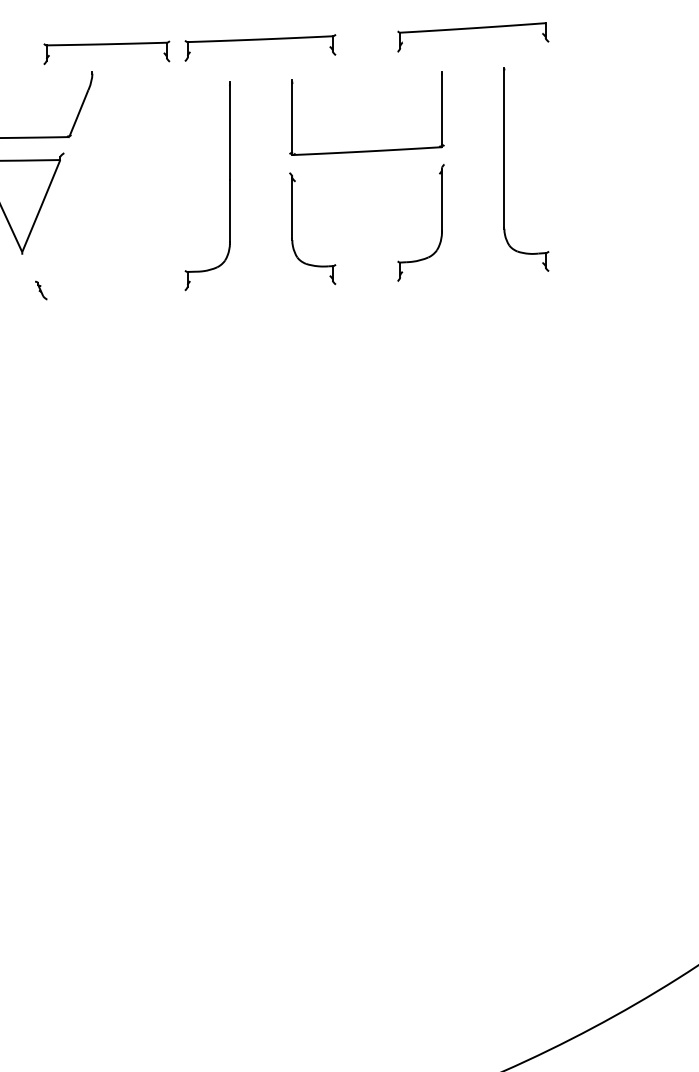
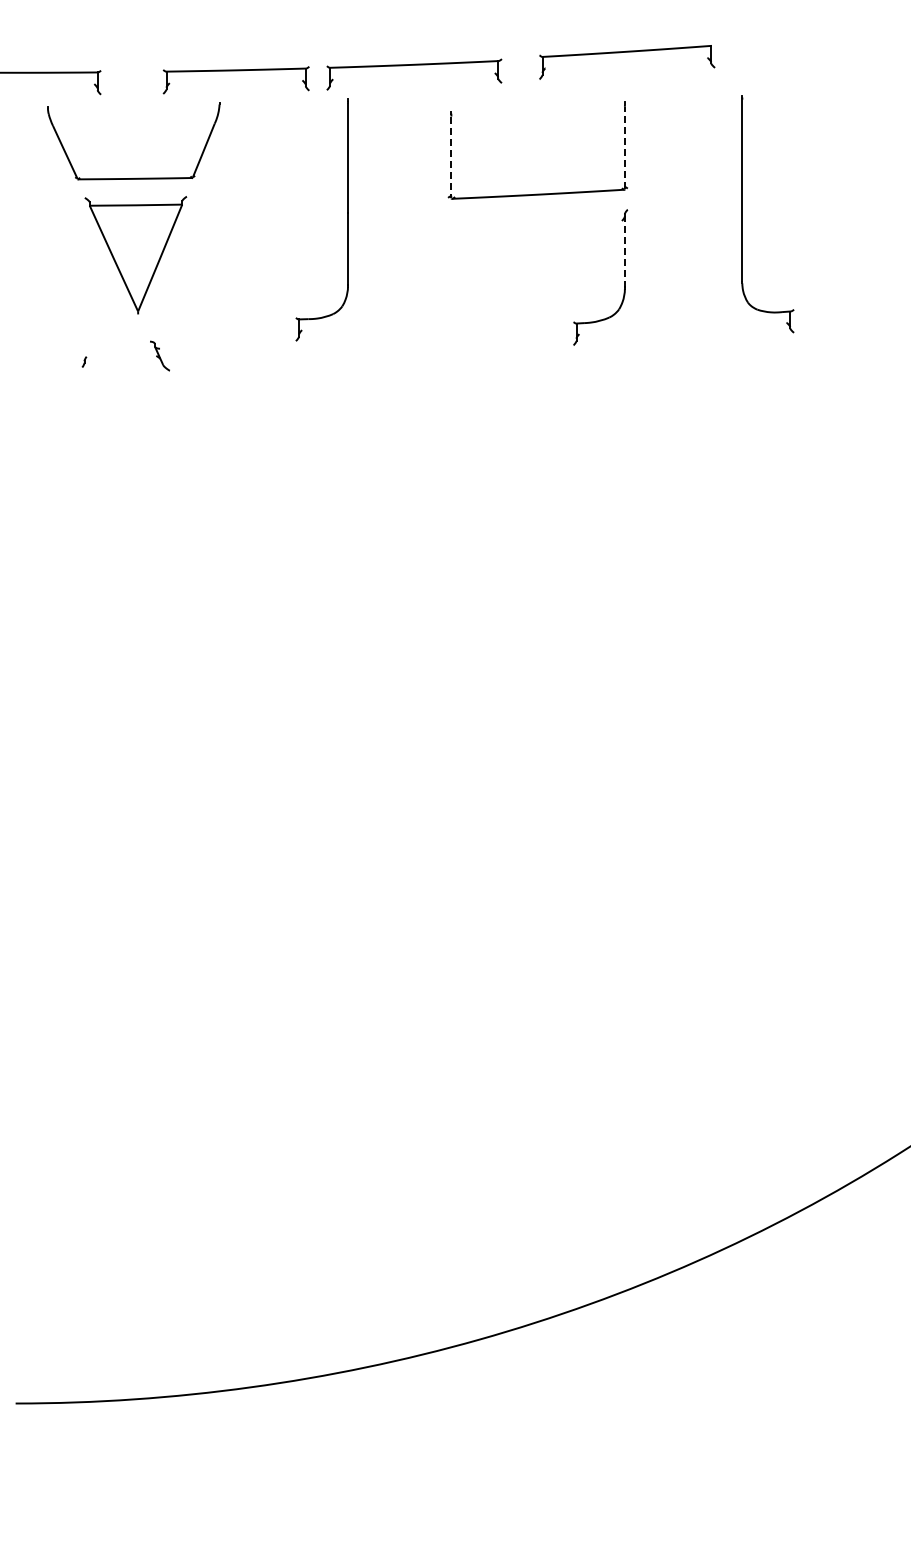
part: (473, 28) -> (627, 52), moved
line: (441, 110) -> (624, 147), solid -> dashed
line: (292, 119) -> (451, 157), solid -> dashed
part: (504, 169) -> (742, 214), moved
part: (229, 185) -> (347, 219), moved
line: (441, 200) -> (624, 251), solid -> dashed
part: (292, 228) -> (451, 284), removed
part: (41, 290) -> (160, 355), size x1.4

